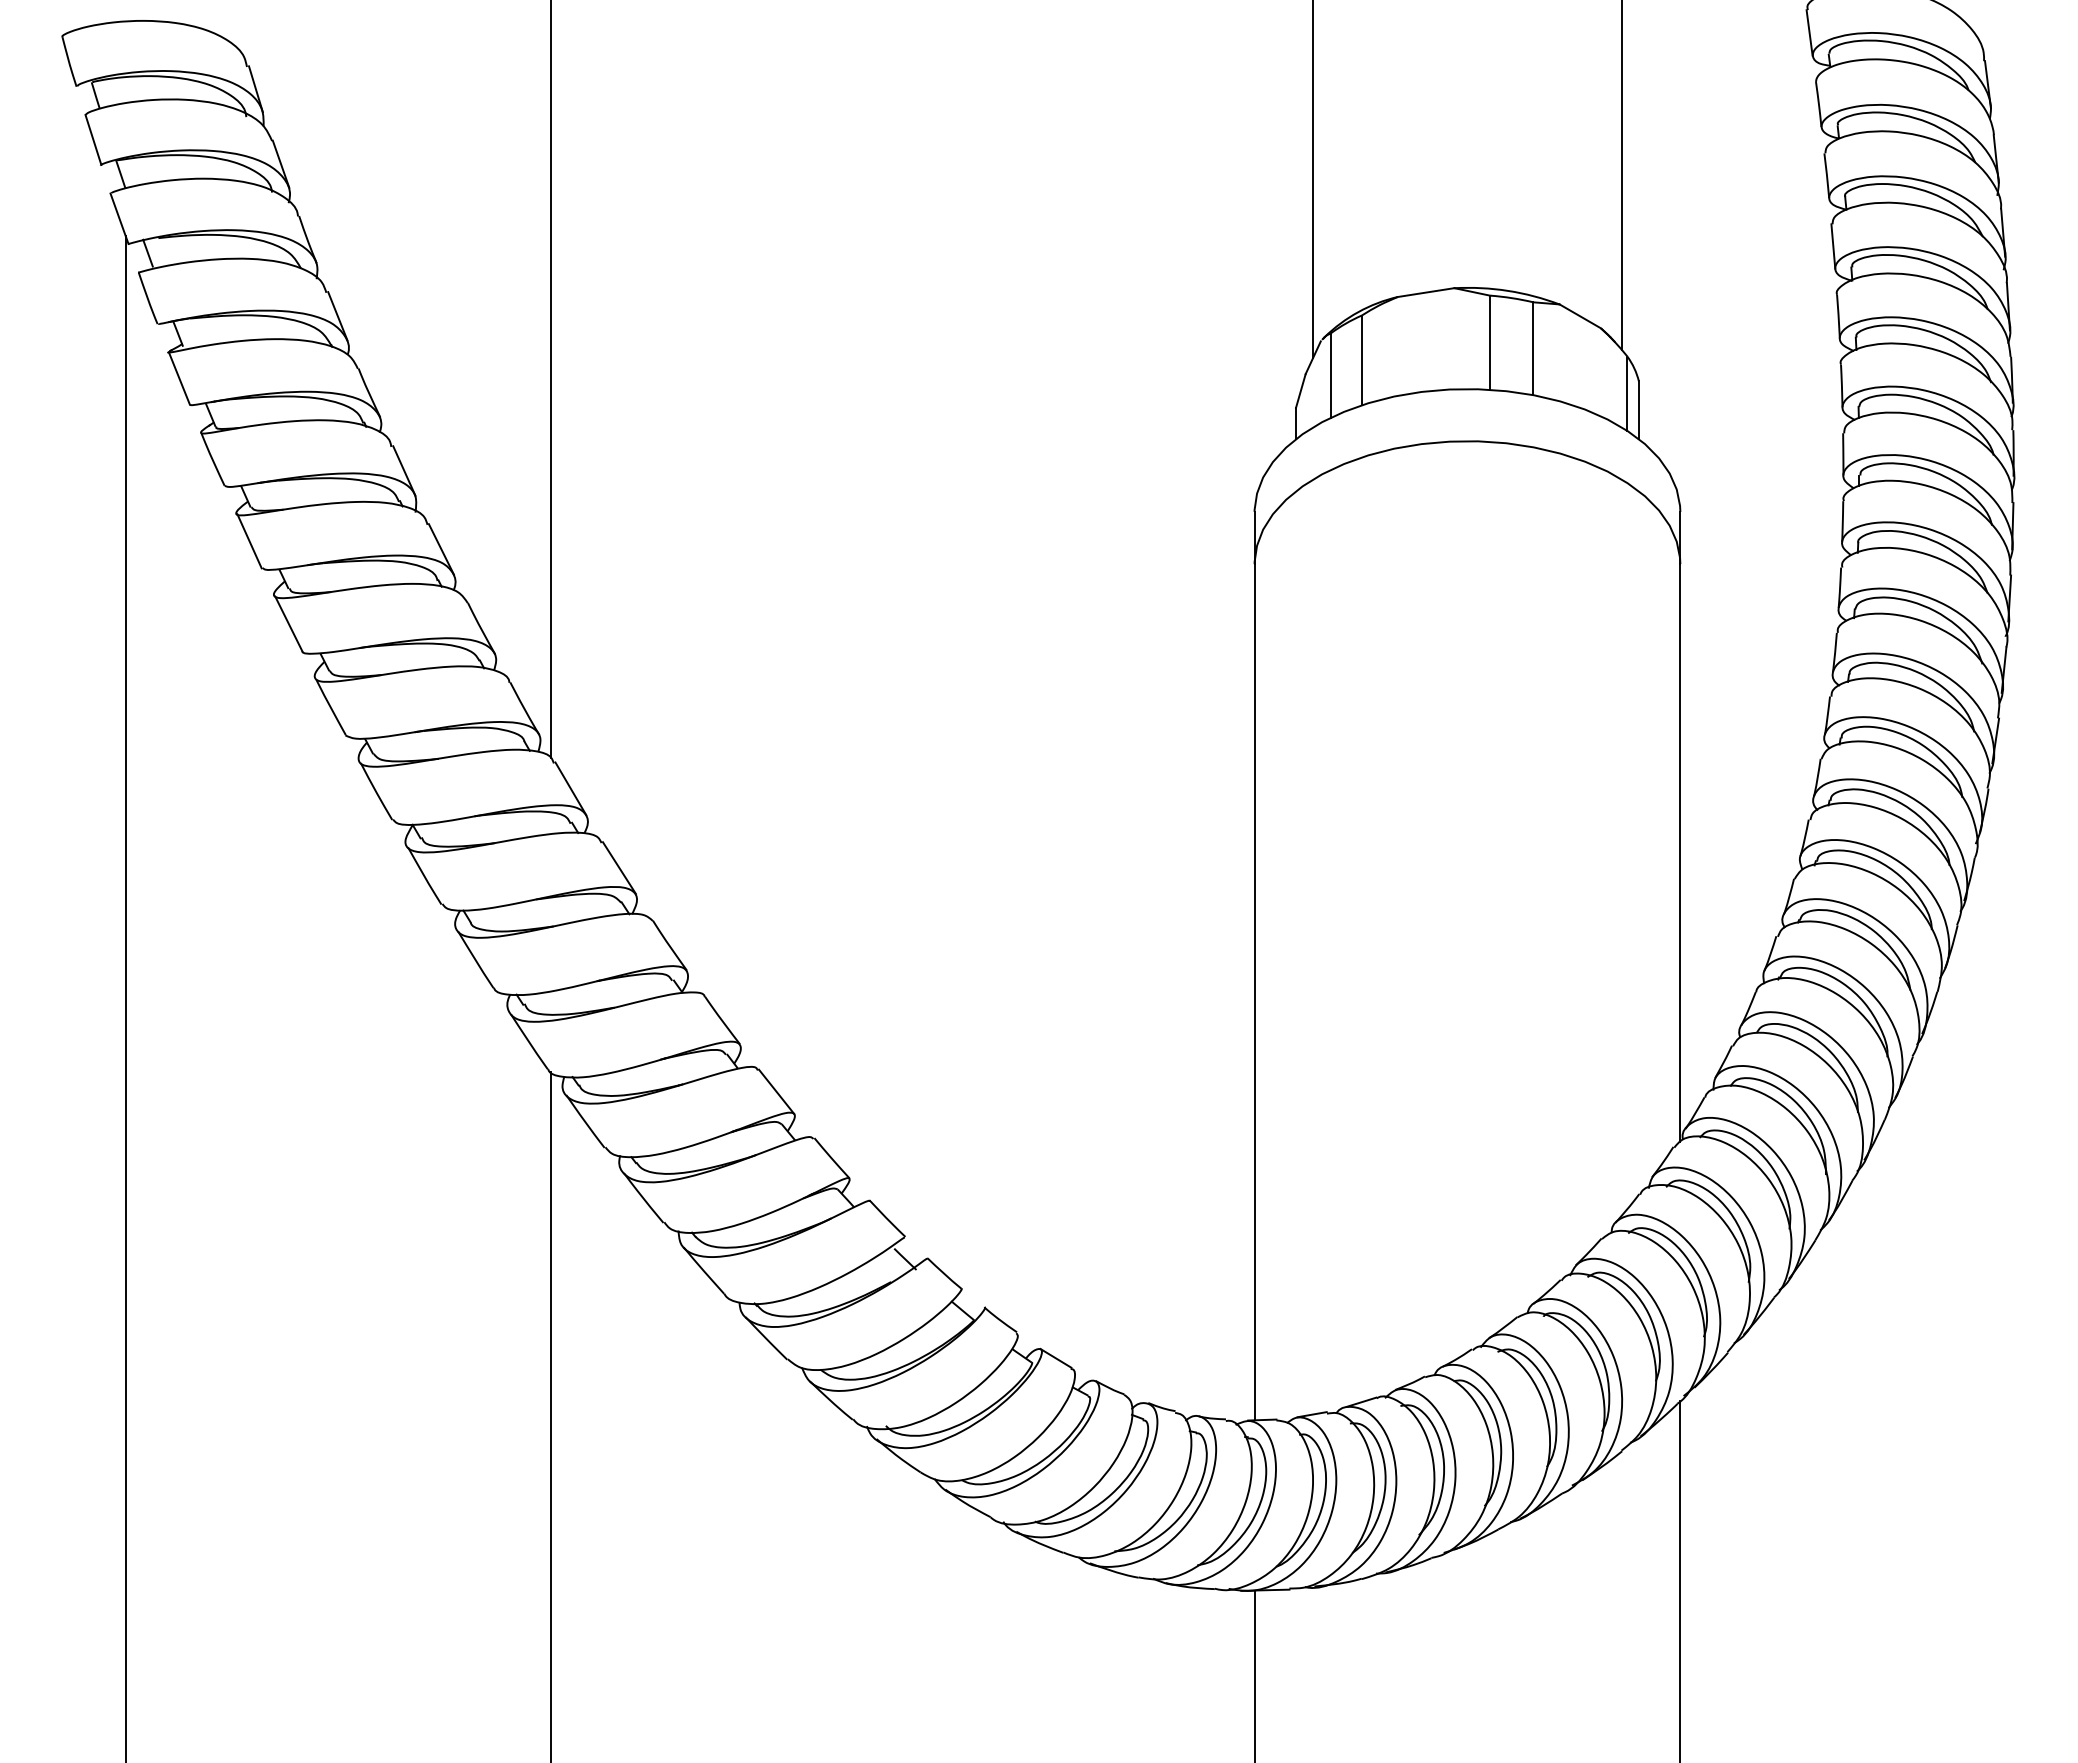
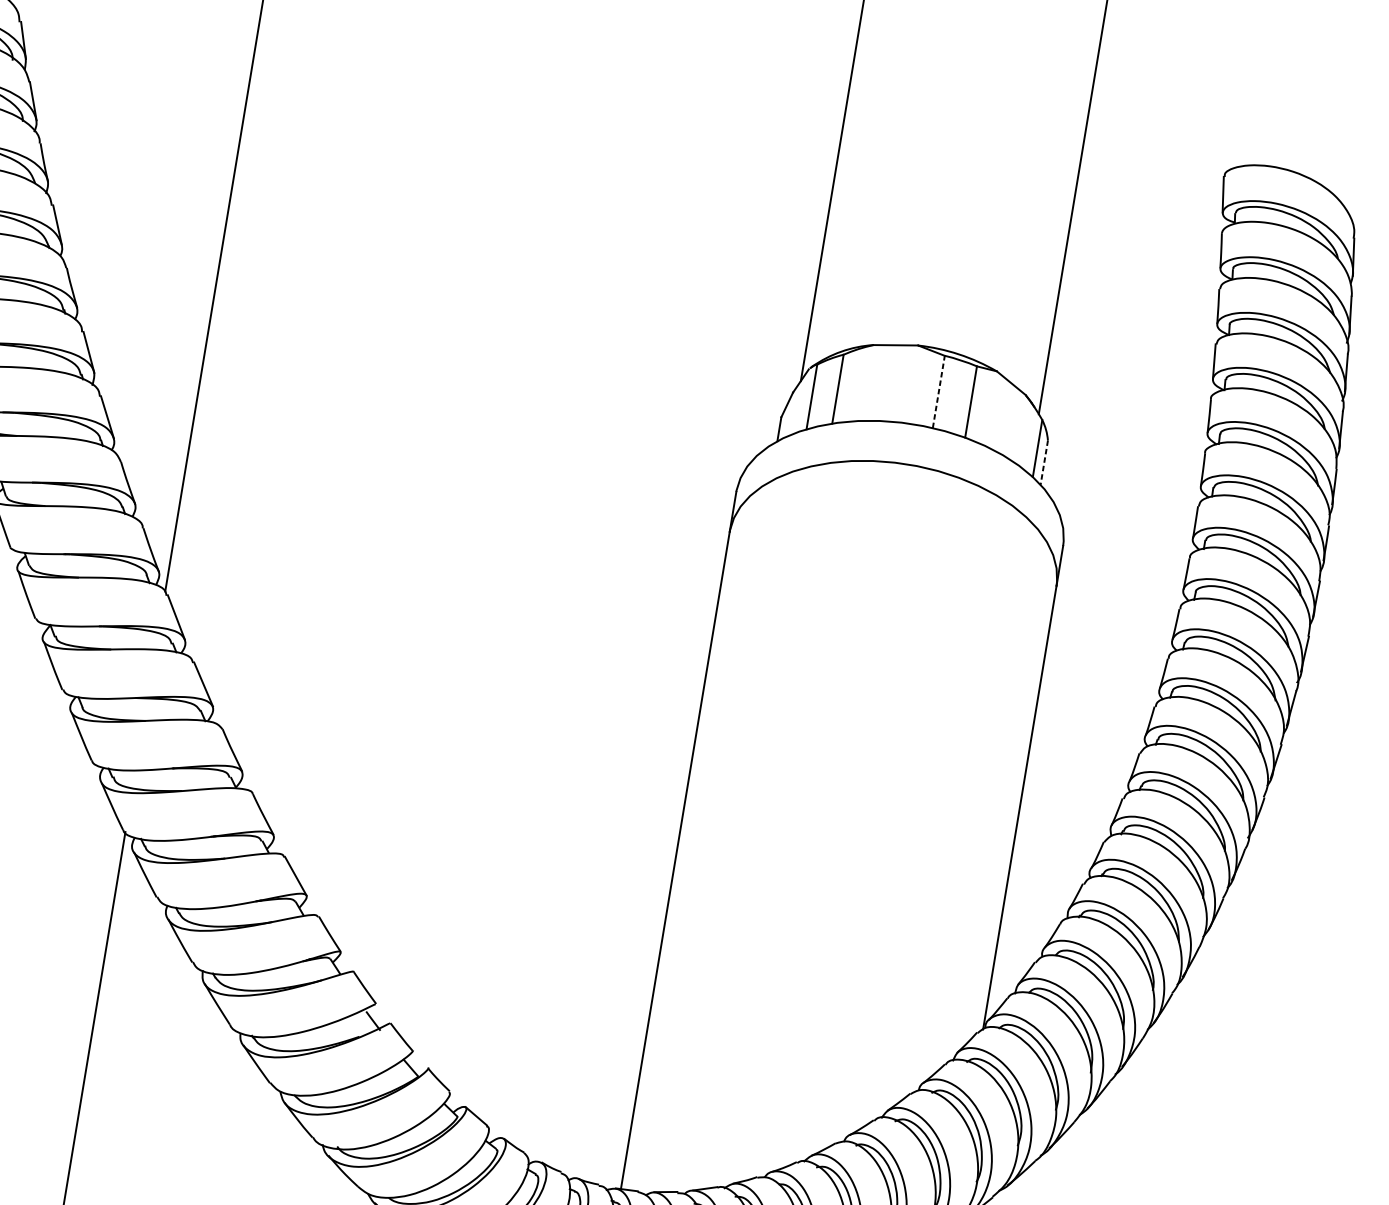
line: (1490, 342) -> (938, 391), solid -> dashed
line: (1638, 410) -> (1043, 462), solid -> dashed

